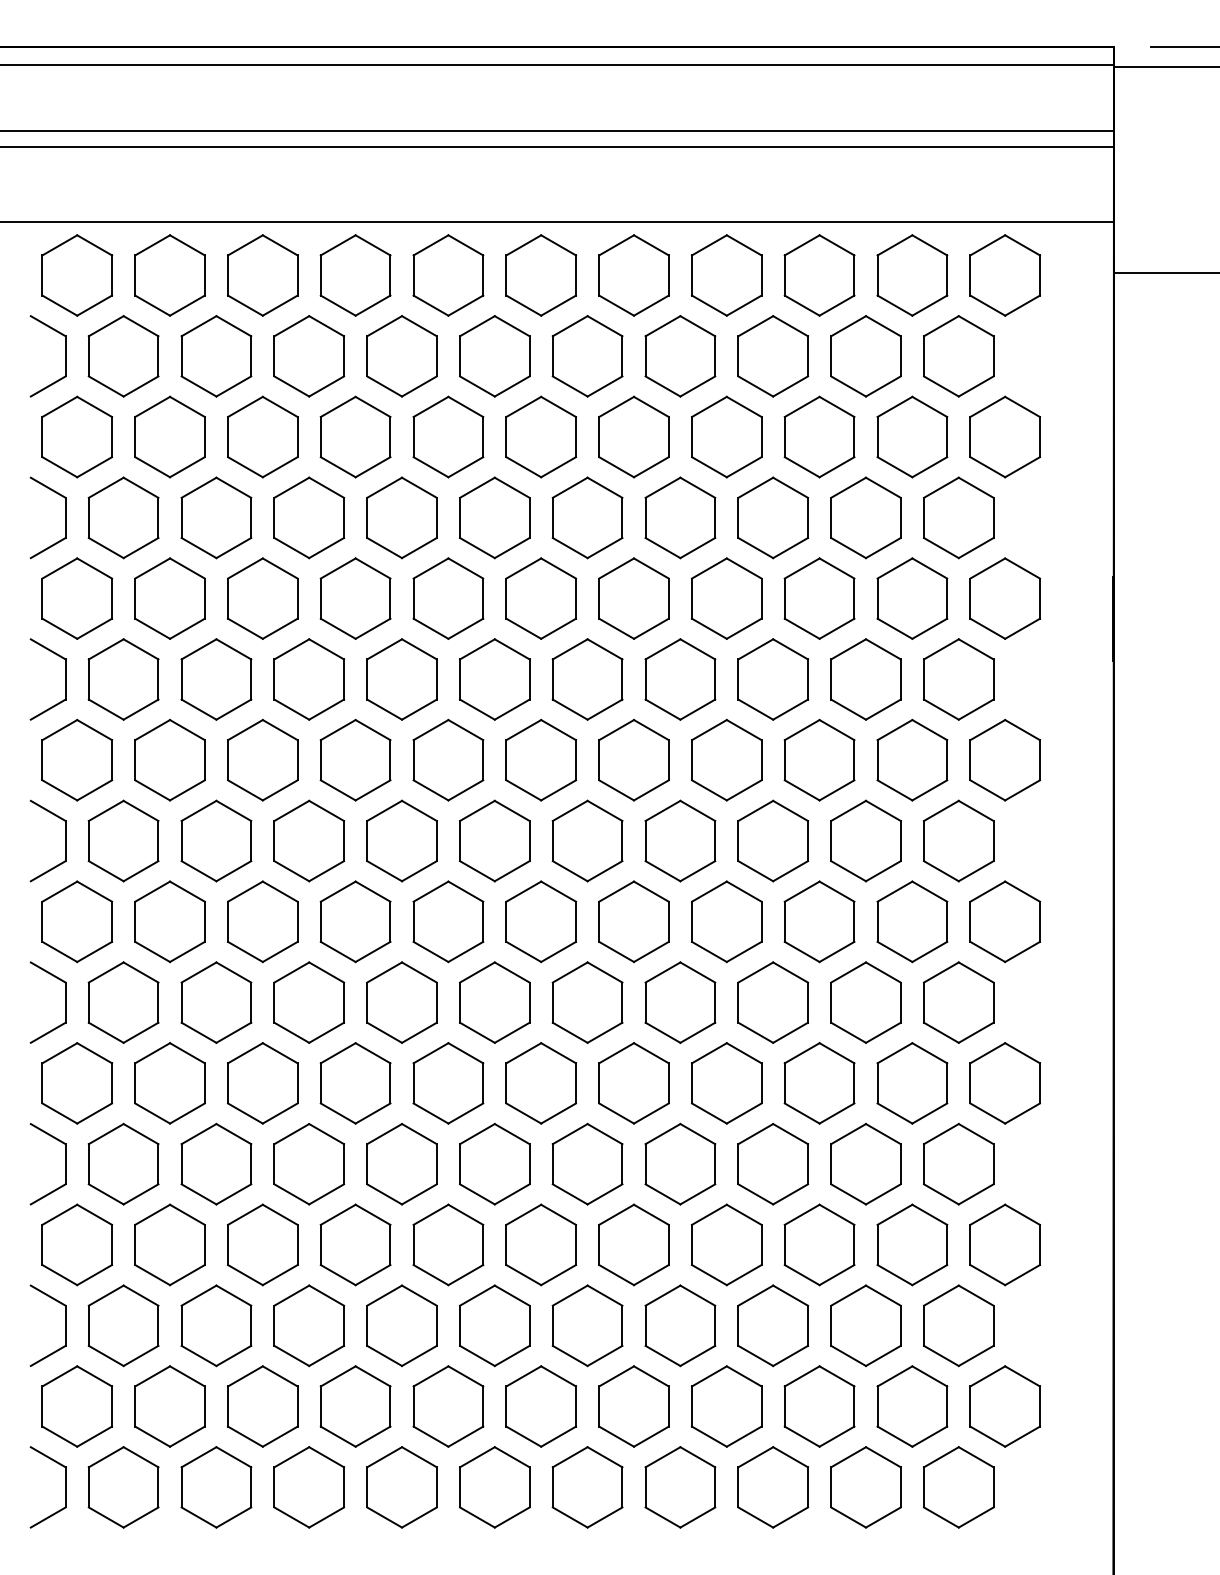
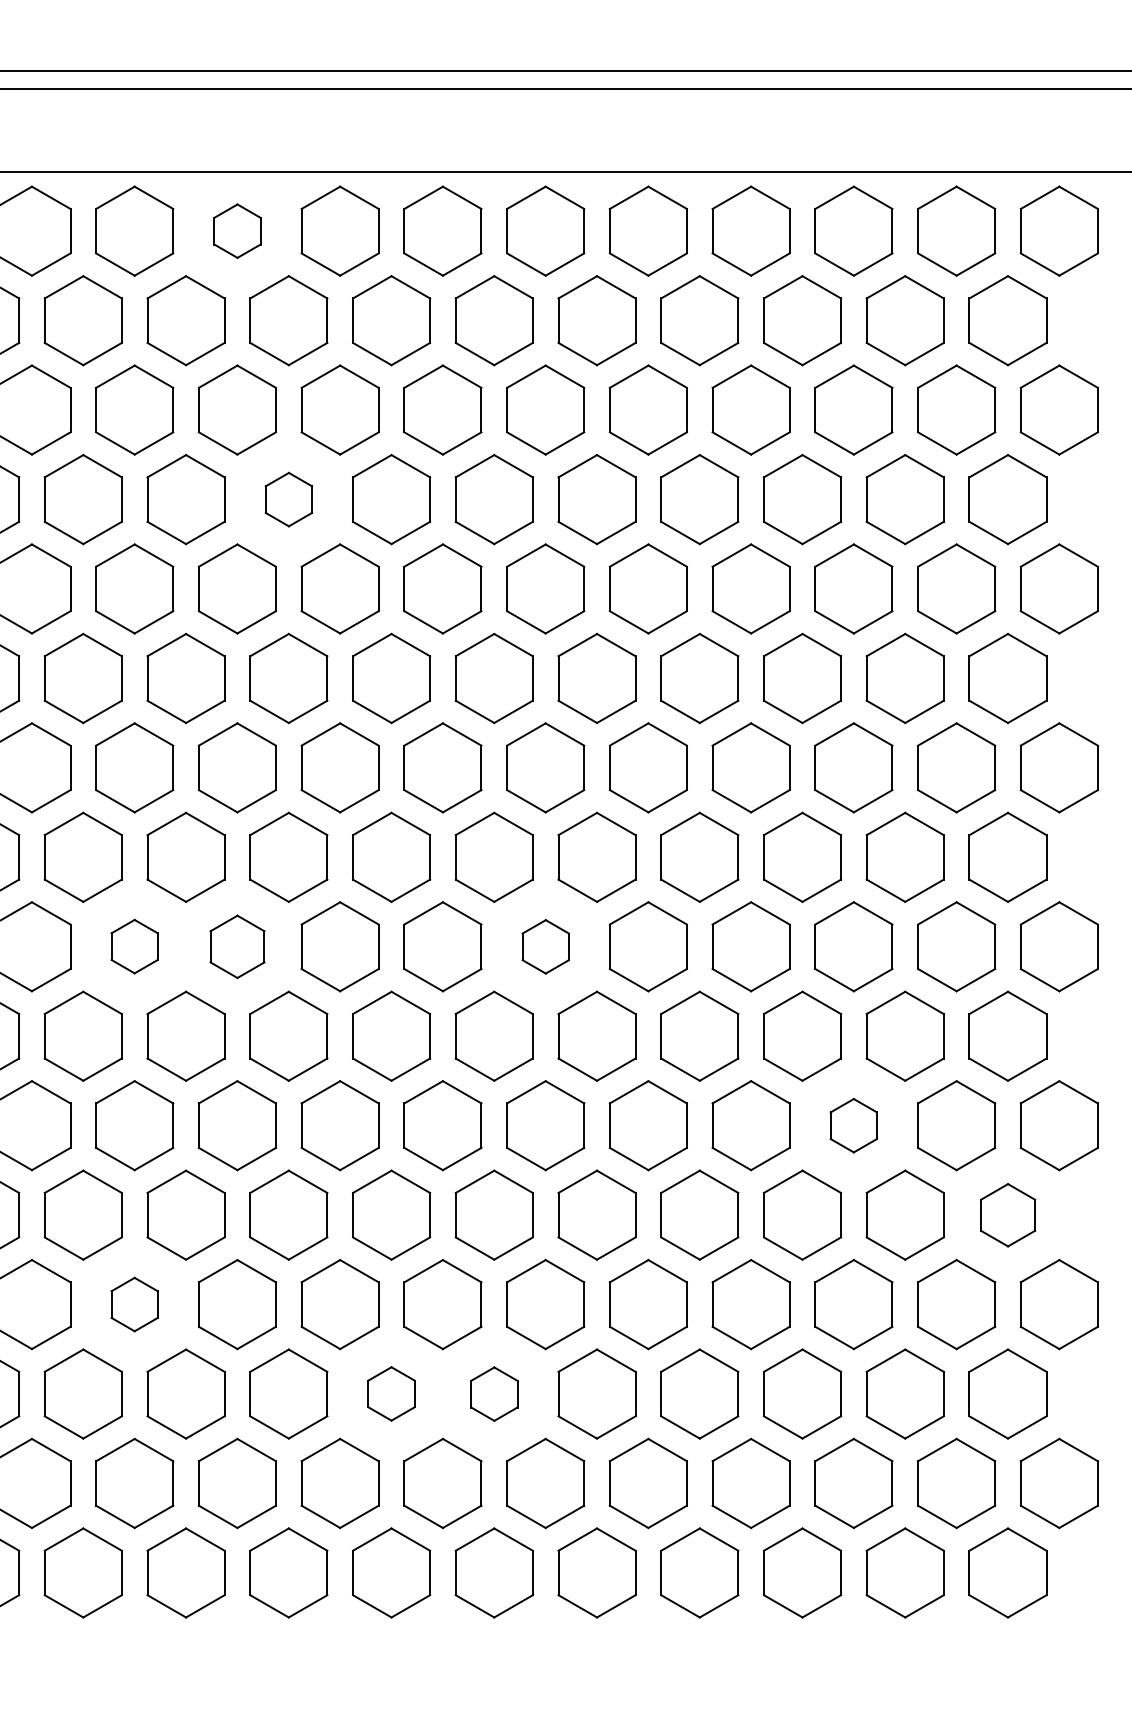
part: (262, 275) -> (237, 231), size x0.6
part: (309, 517) -> (289, 499), size x0.6
part: (169, 921) -> (134, 946), size x0.6
part: (262, 921) -> (237, 946), size x0.7
part: (541, 921) -> (545, 946), size x0.6
part: (819, 1083) -> (853, 1125), size x0.6
part: (958, 1164) -> (1007, 1215), size x0.7
part: (169, 1244) -> (134, 1304), size x0.6
part: (401, 1325) -> (390, 1393), size x0.6
part: (494, 1325) -> (493, 1393), size x0.6

